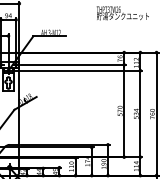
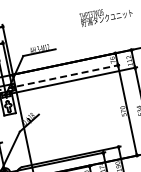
line: (73, 64) -> (68, 75), solid -> dashed

